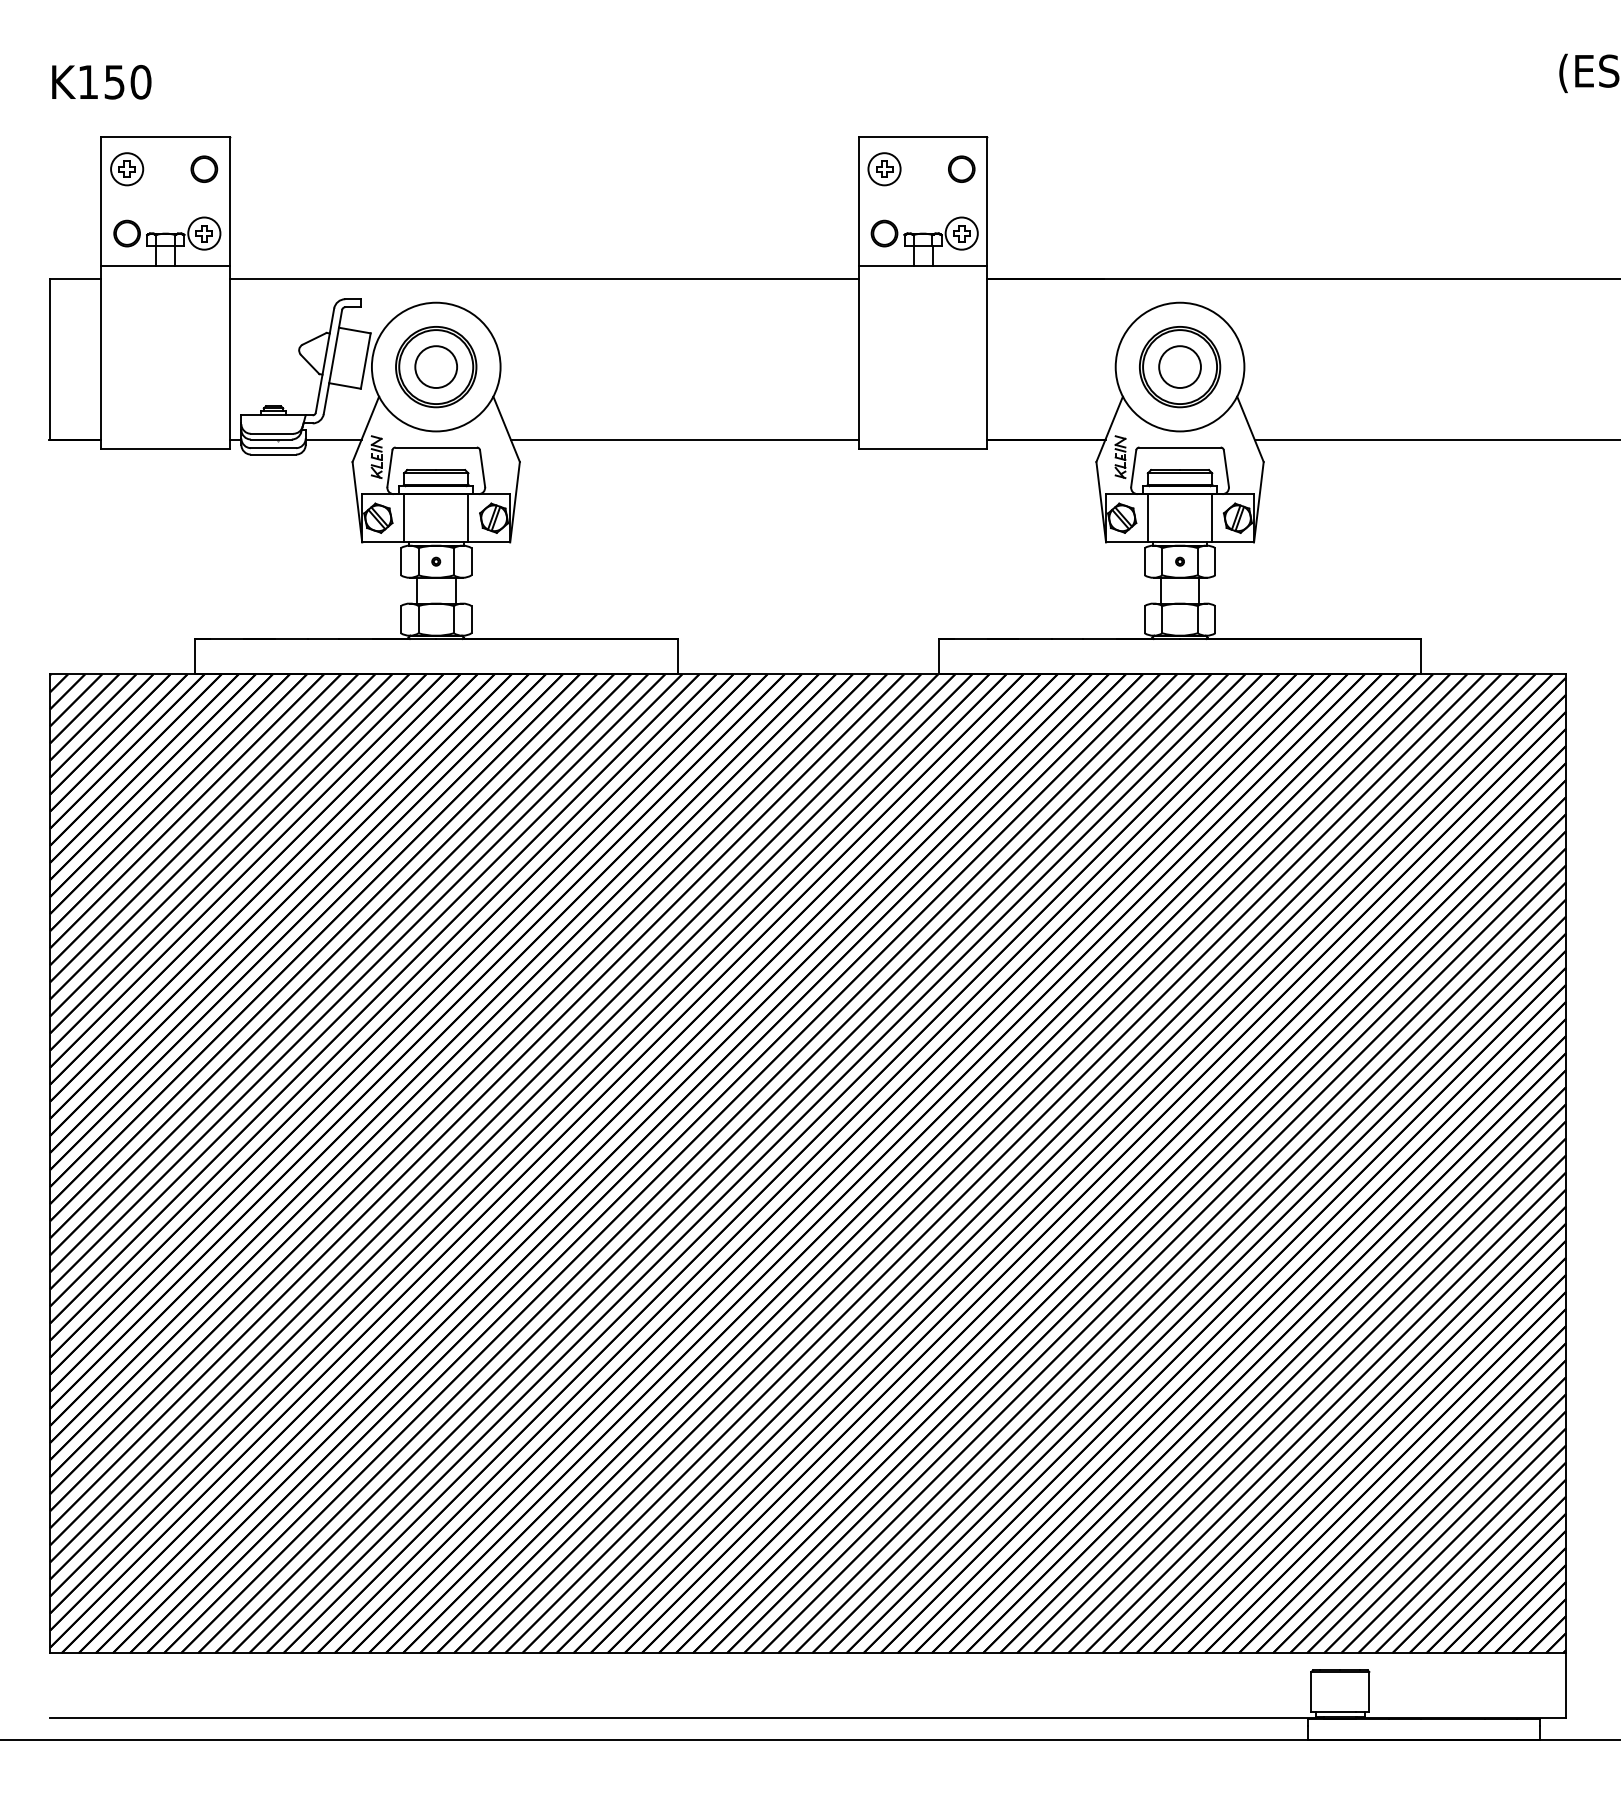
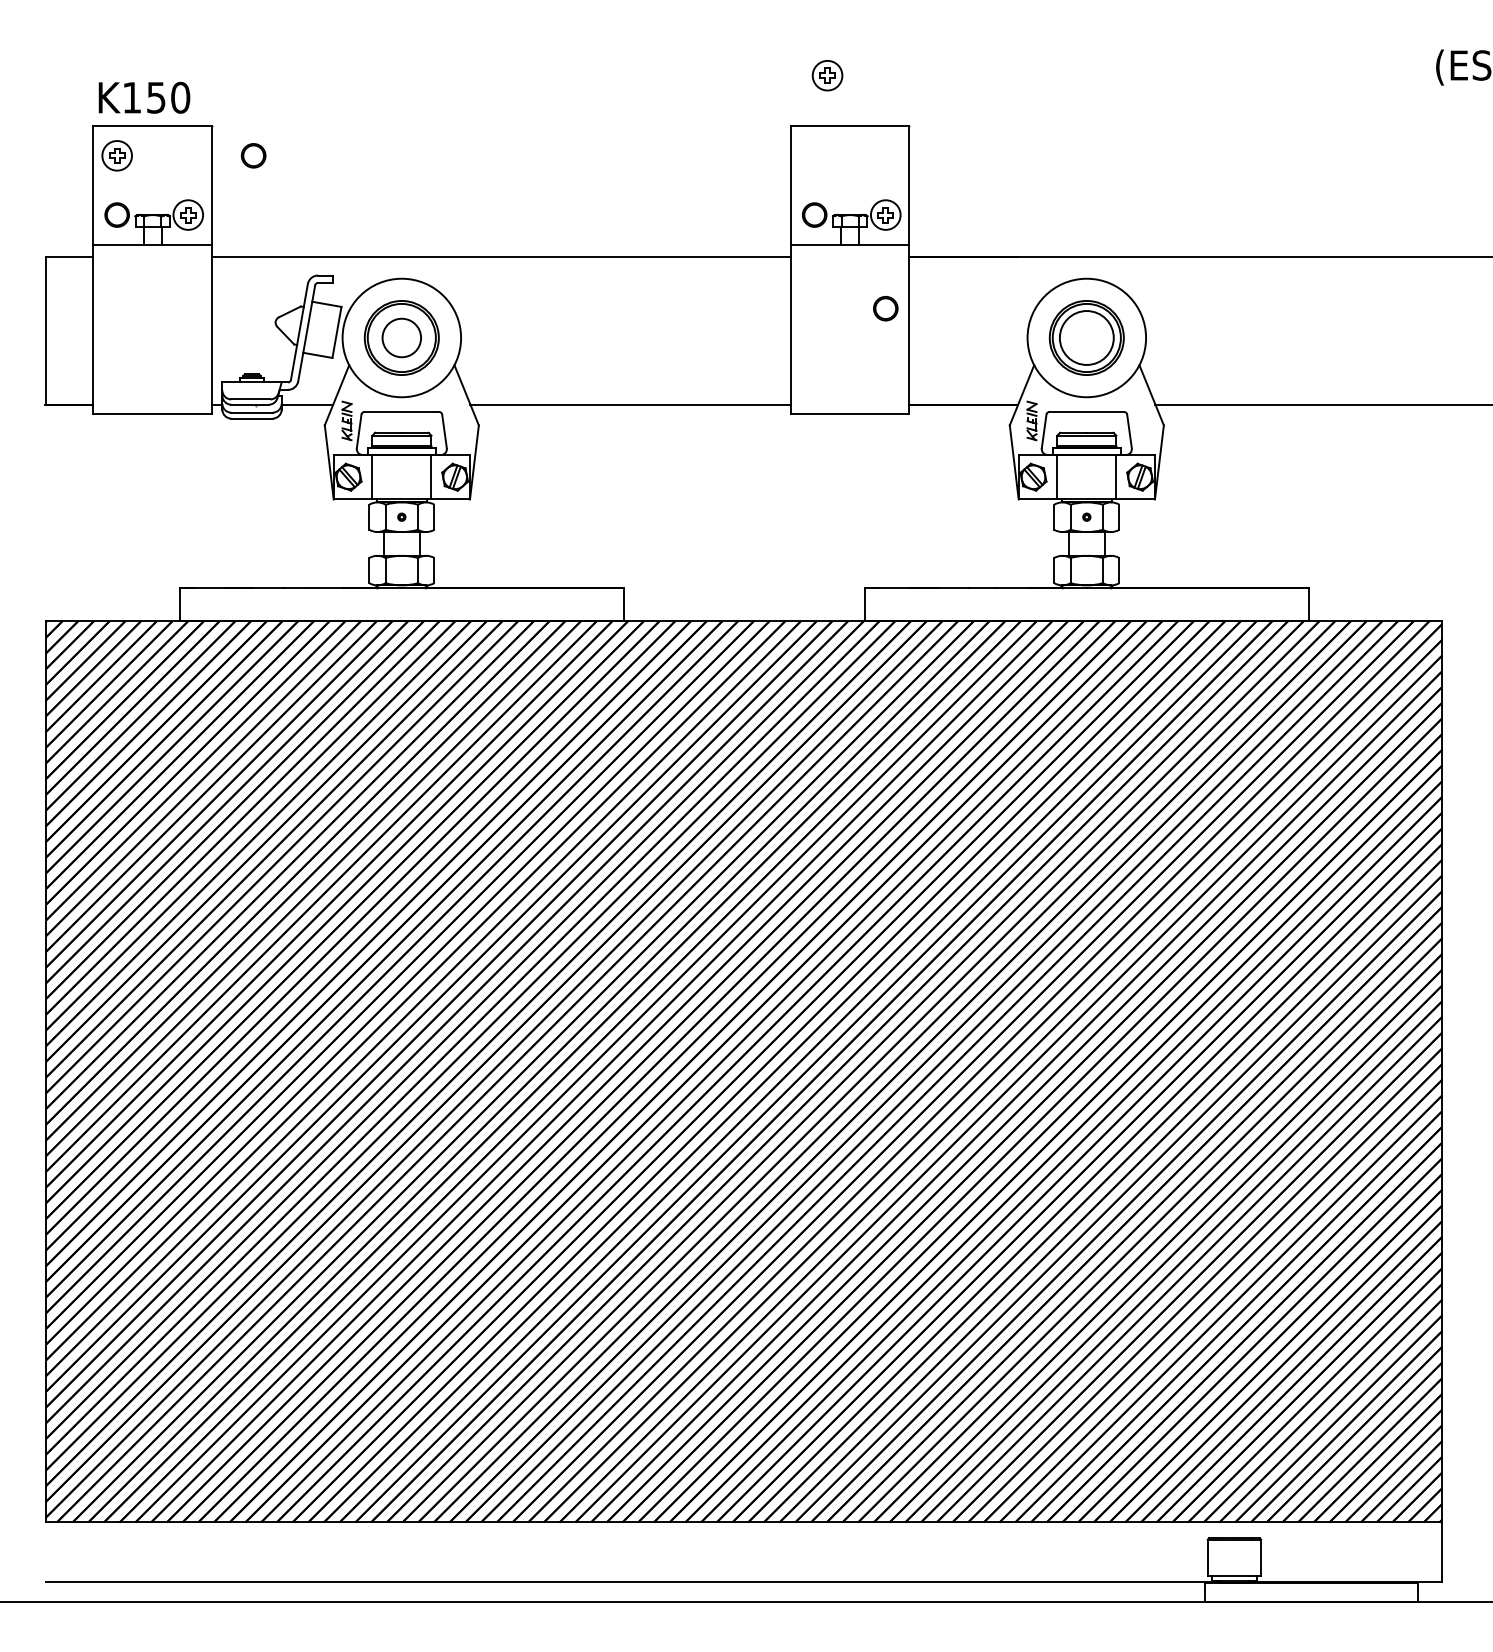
text: (101, 82) -> (144, 98), moved
part: (204, 168) -> (253, 155), moved
part: (961, 168) -> (885, 307), moved
part: (884, 169) -> (827, 75), moved
circle: (1179, 367) -> (1086, 338), size x1.4

